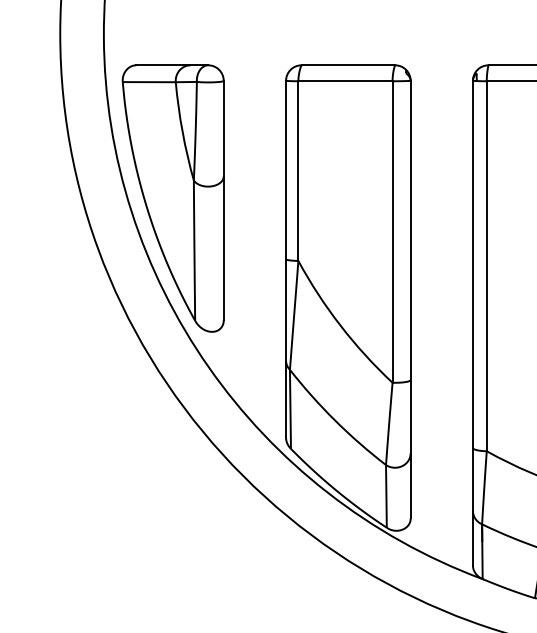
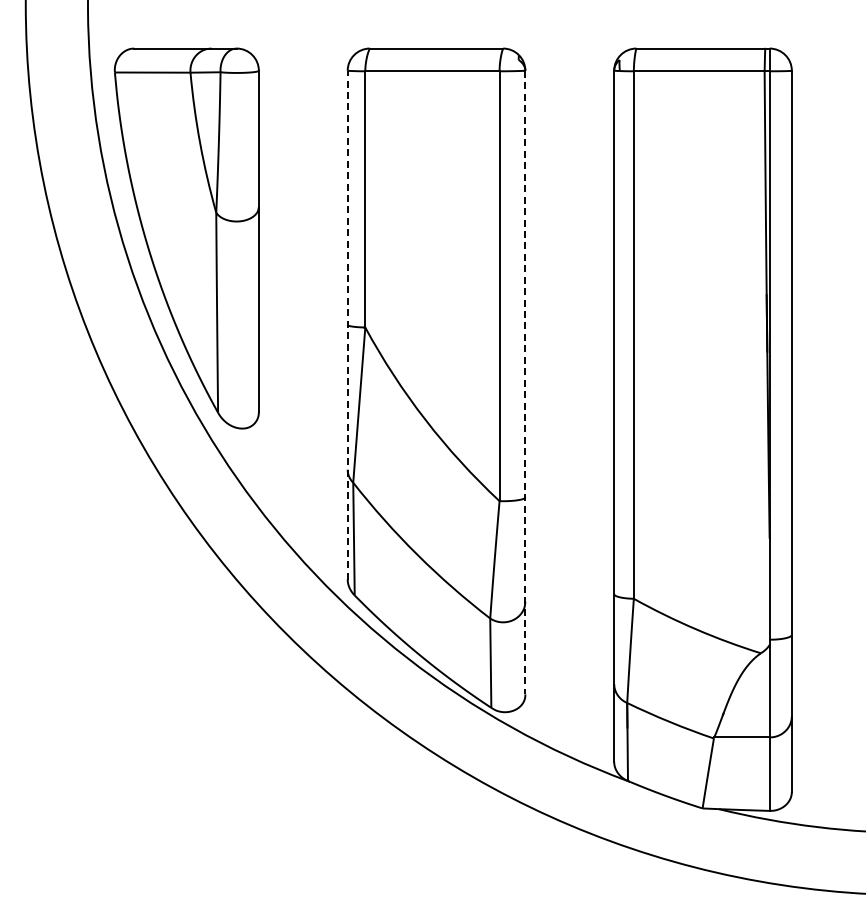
line: (285, 258) -> (347, 324), solid -> dashed
line: (410, 299) -> (525, 382), solid -> dashed

